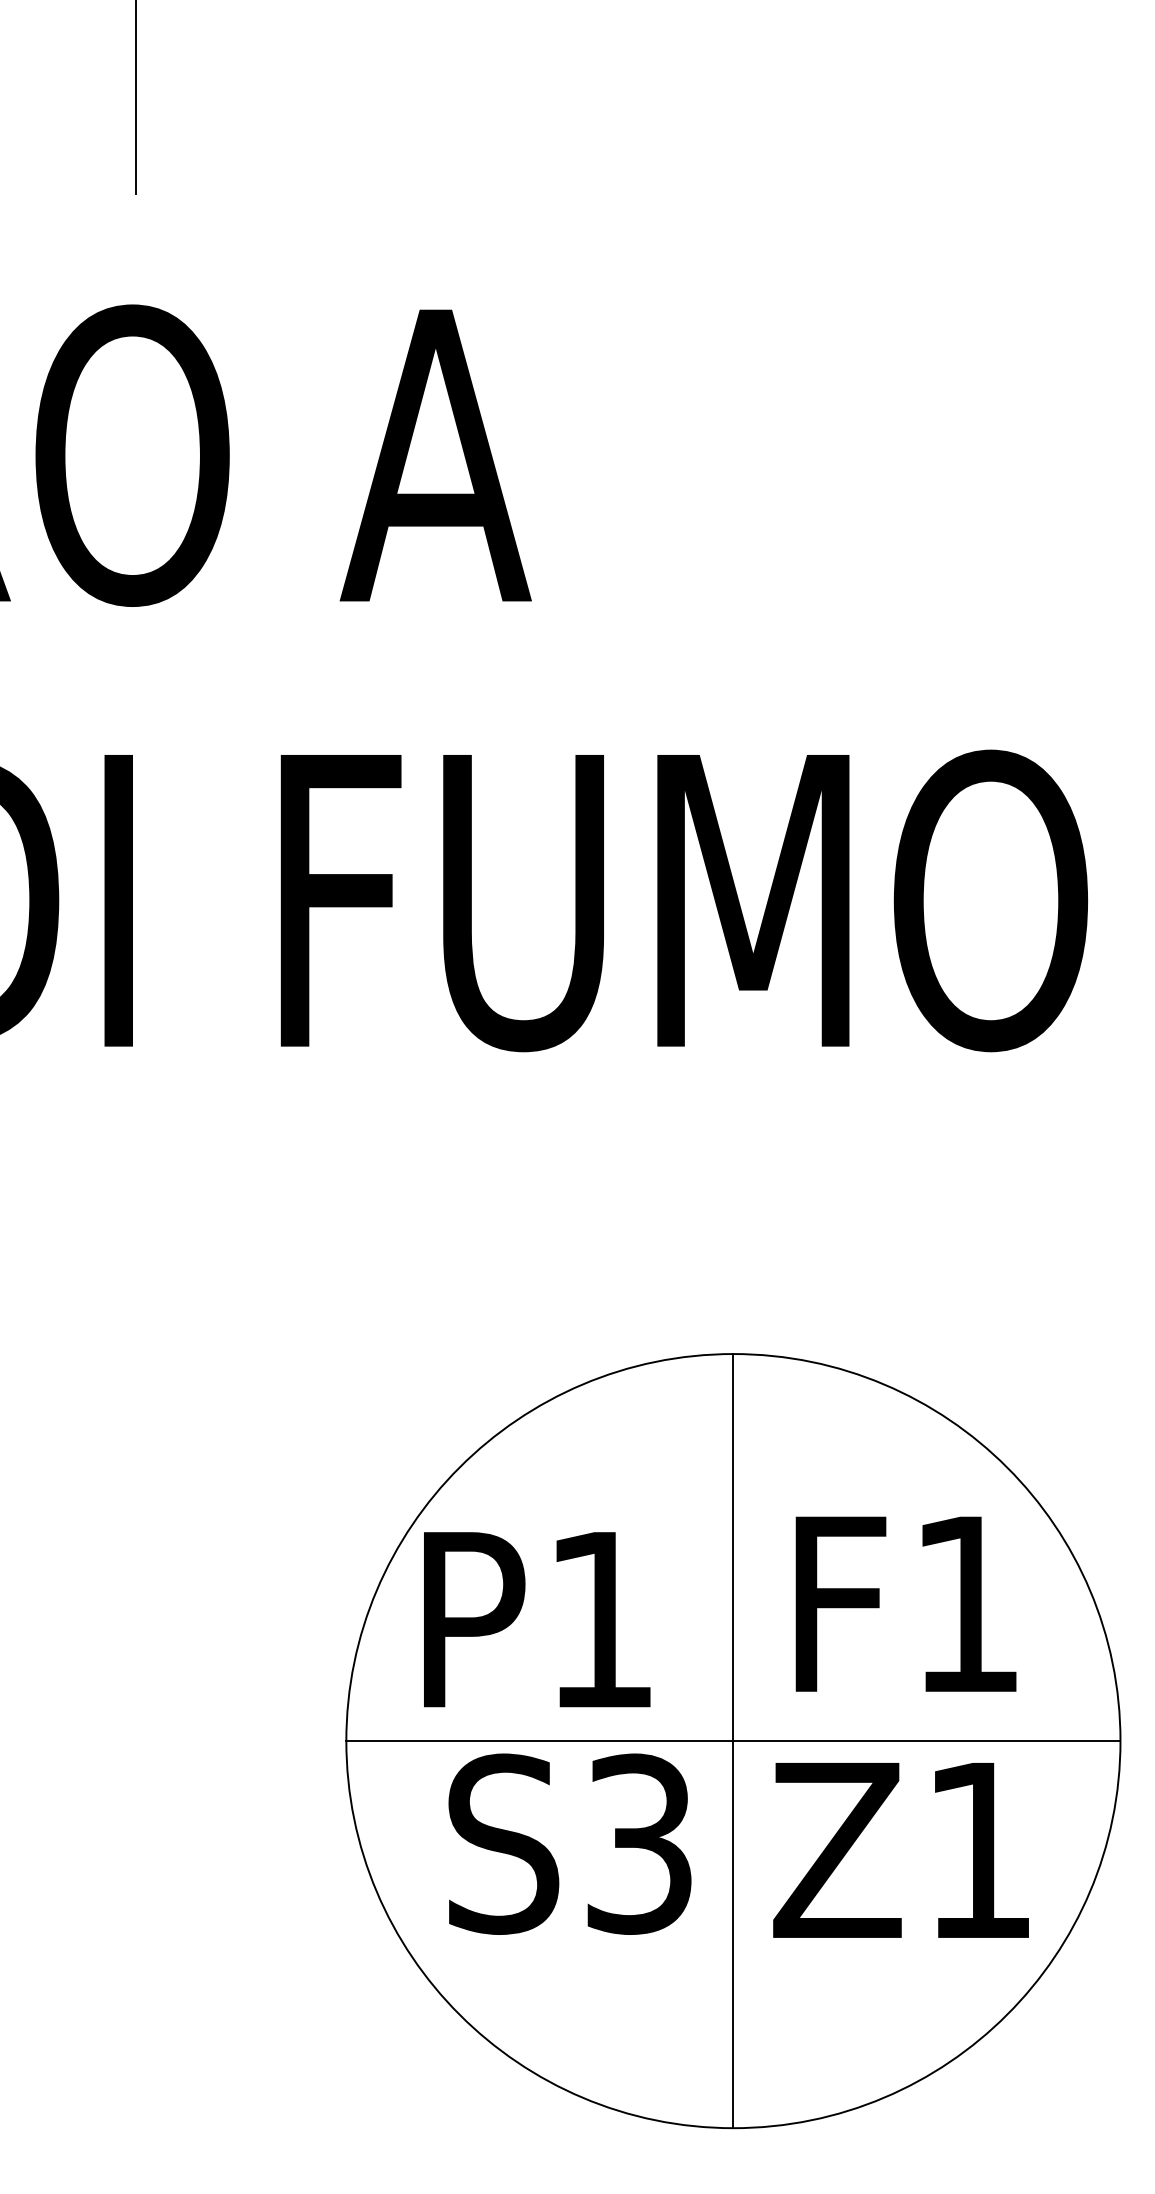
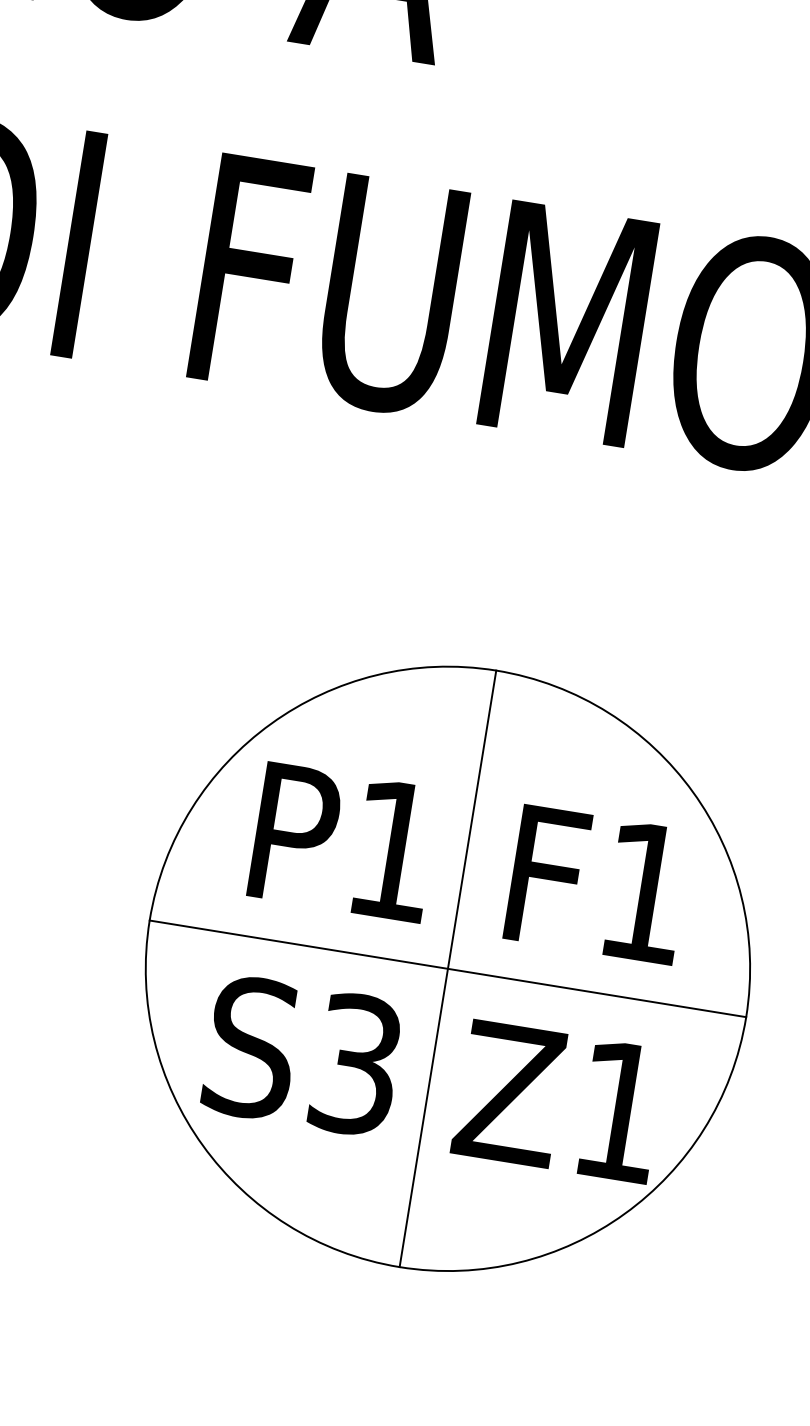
text: (537, 1619) -> (344, 842), moved
text: (569, 1843) -> (302, 1055), moved
text: (900, 1850) -> (558, 1101), moved

